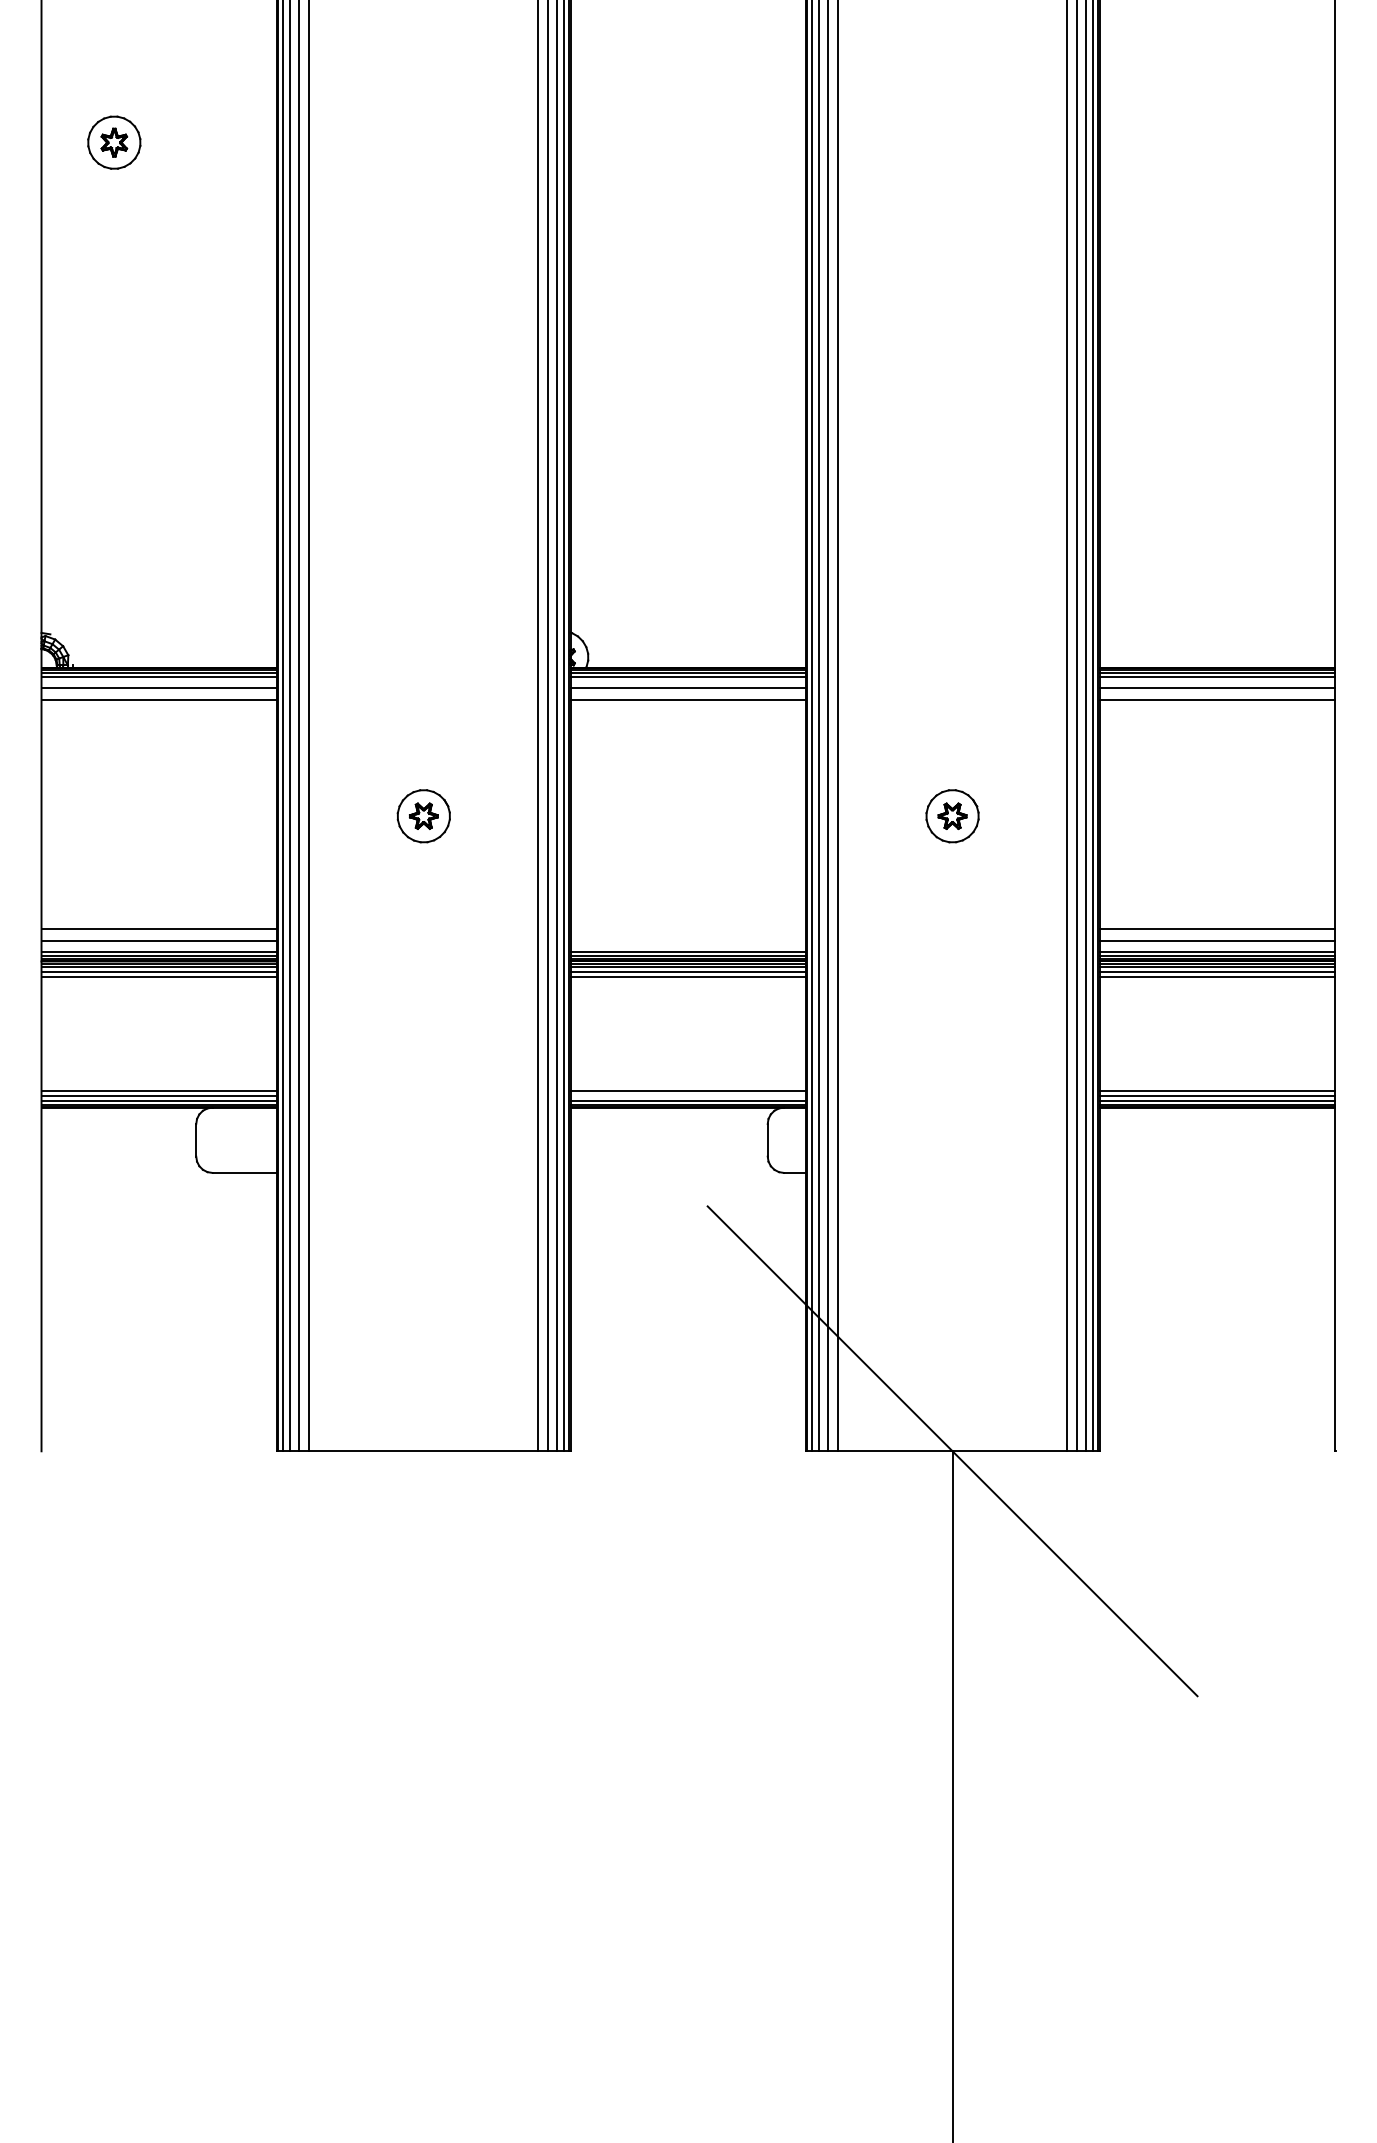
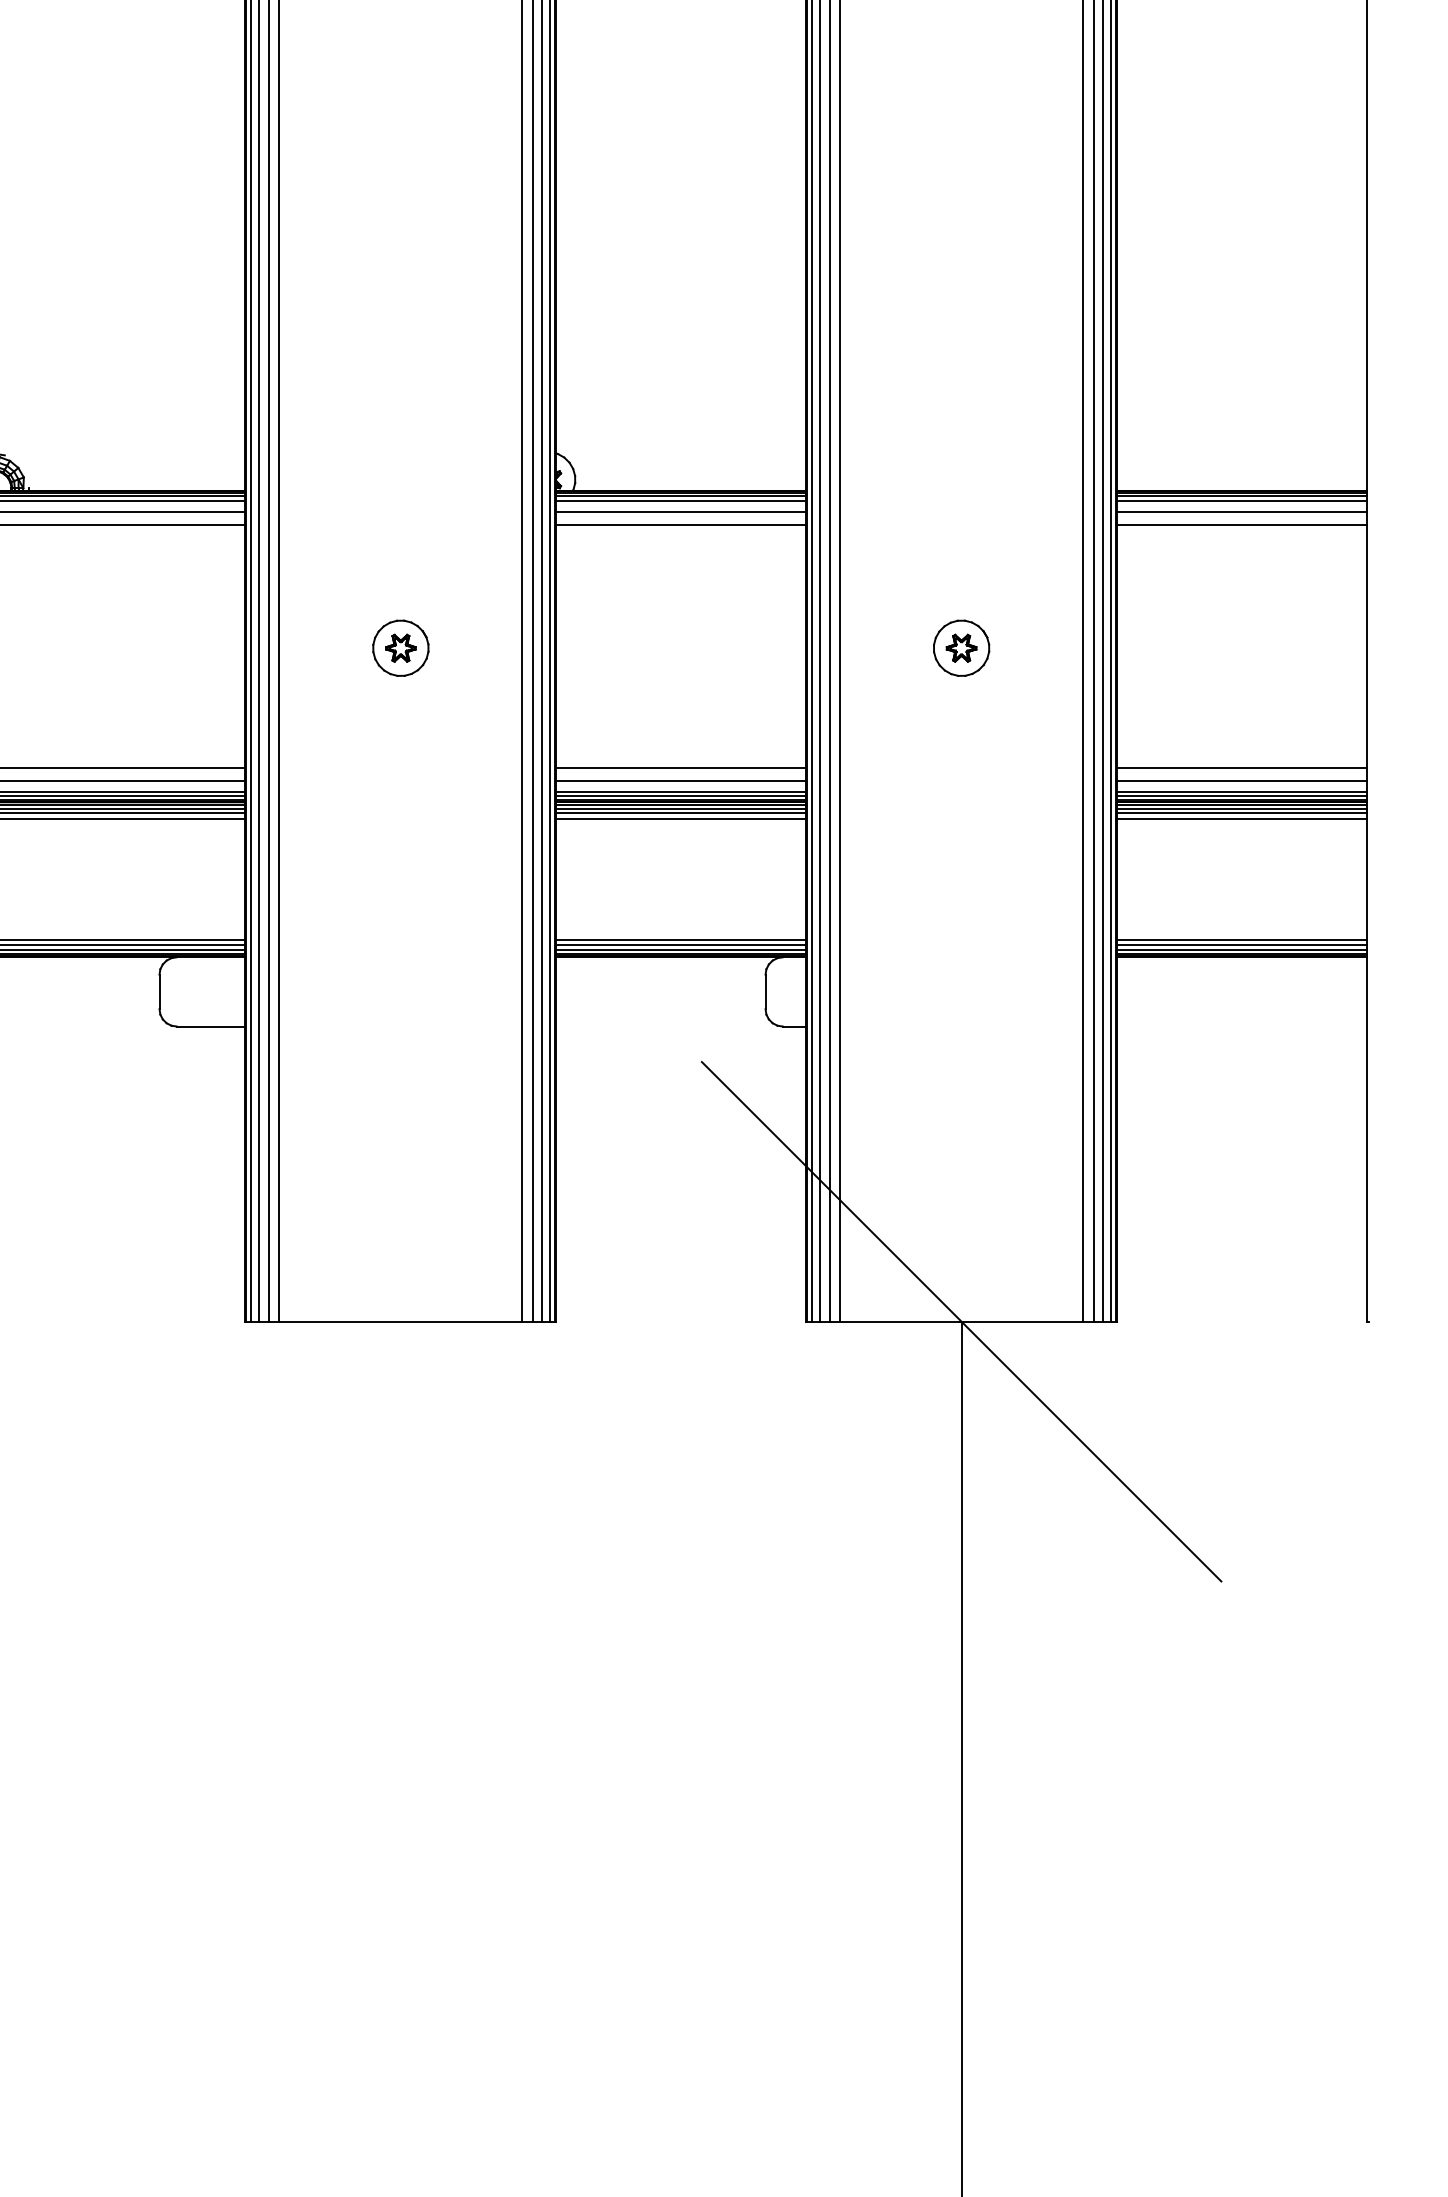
line: (687, 928) -> (680, 767), added
line: (687, 941) -> (680, 781), added
line: (687, 1096) -> (680, 945), added

